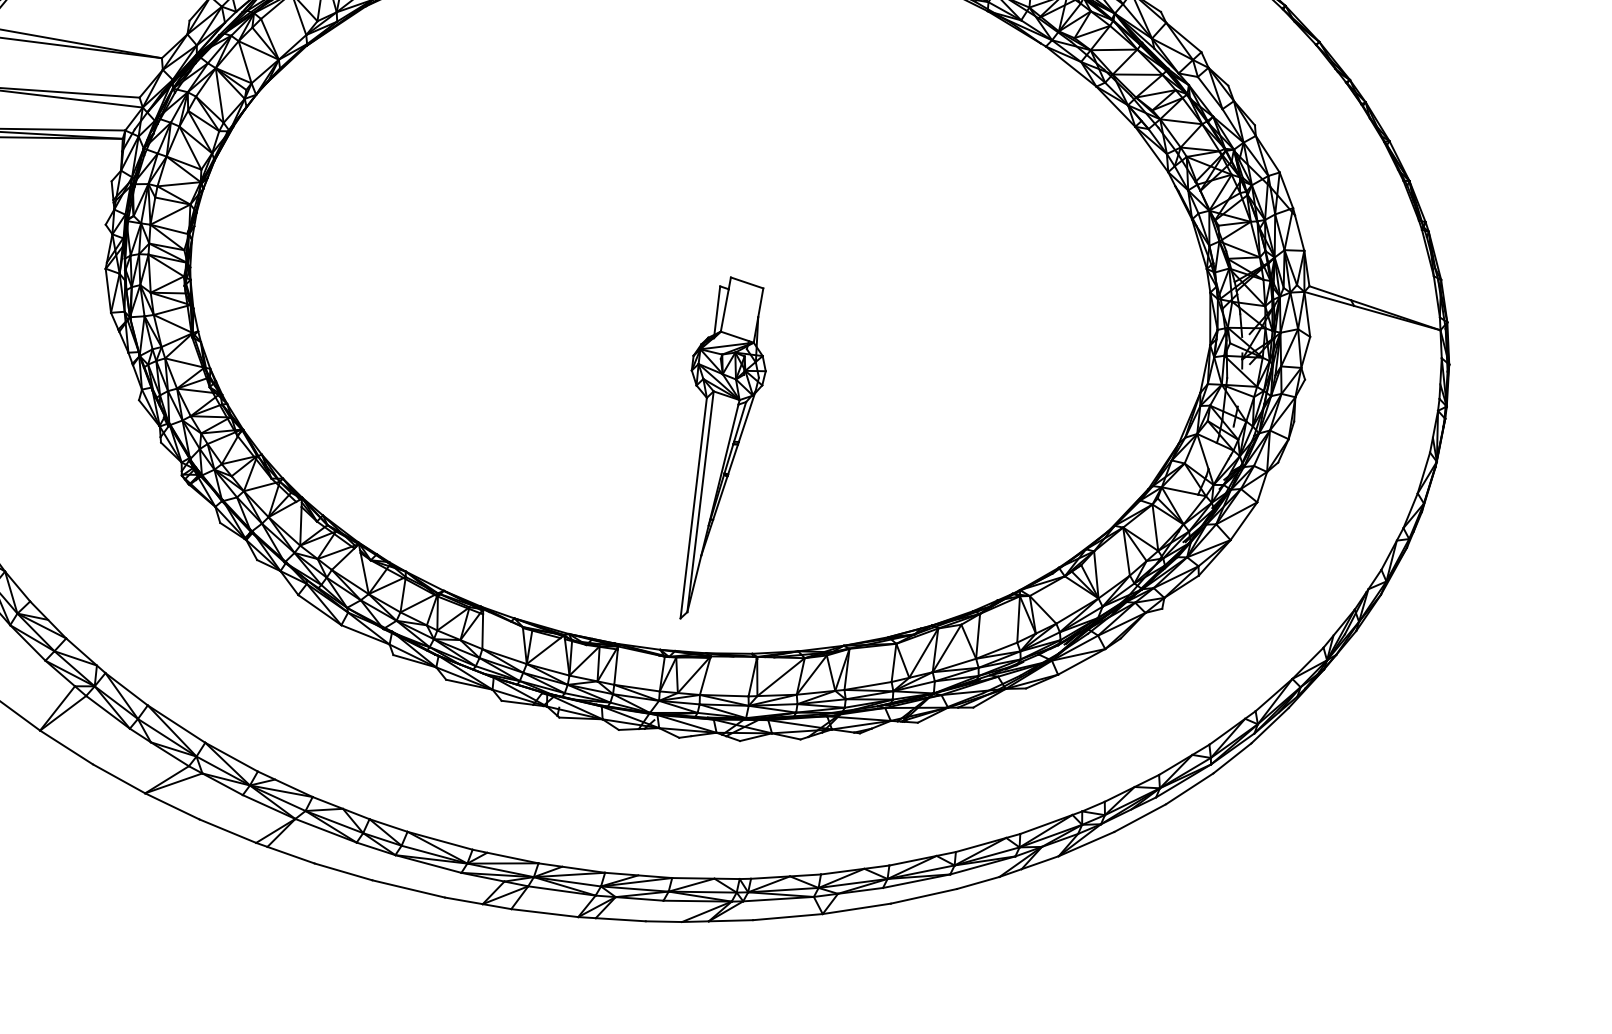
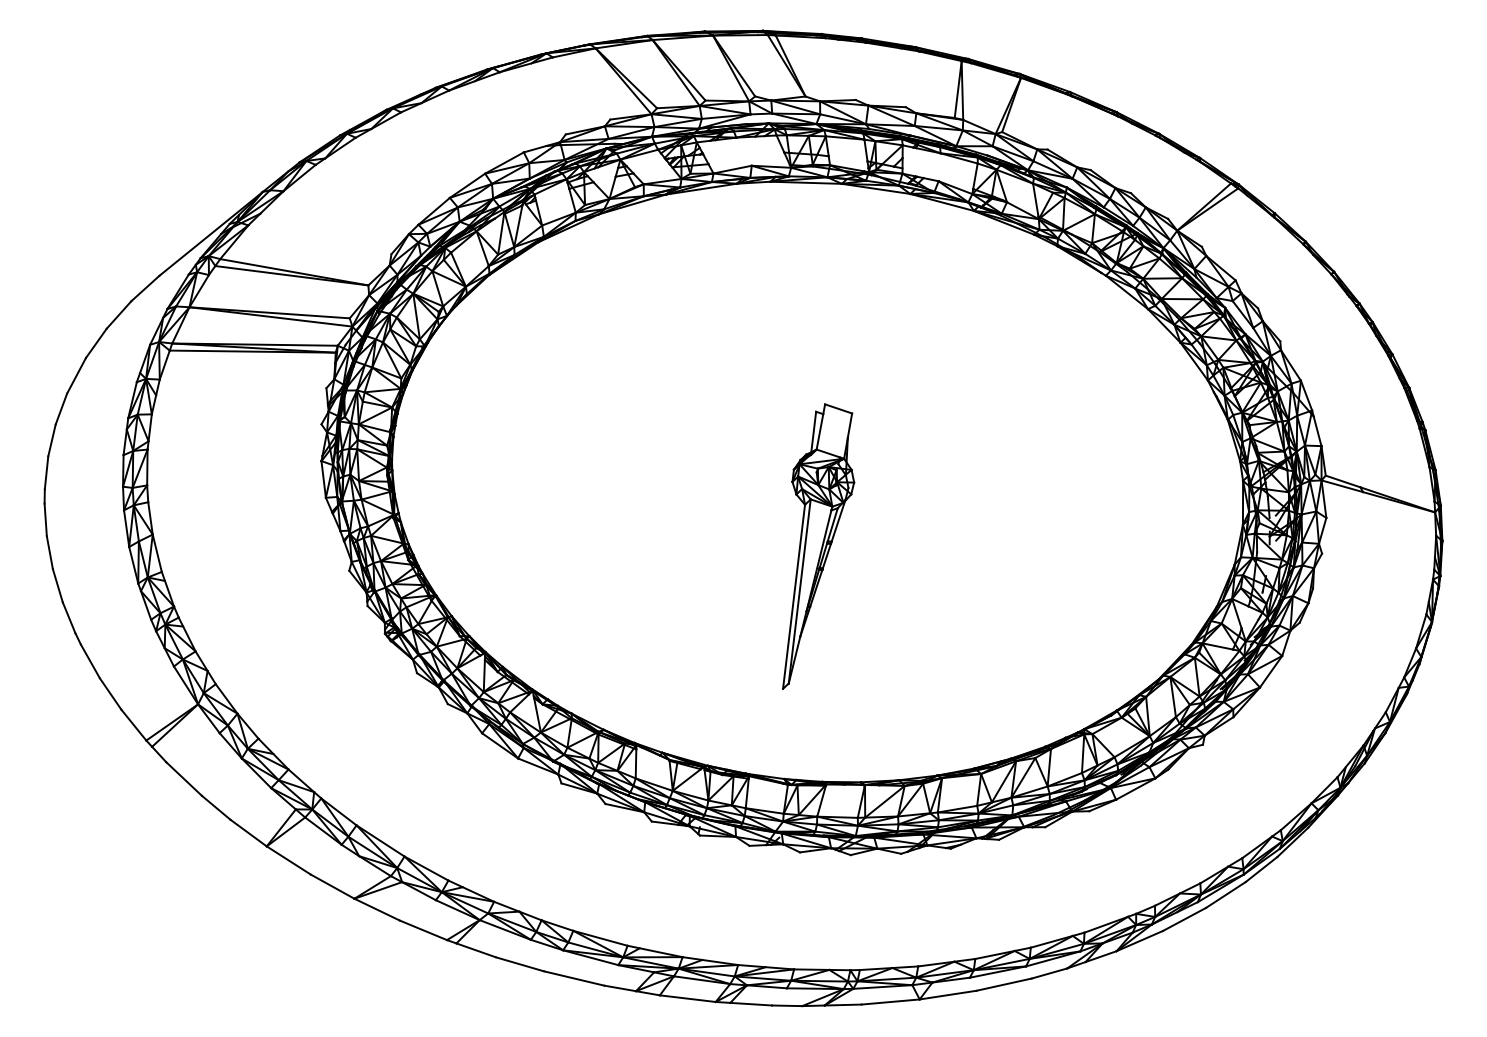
part: (723, 447) -> (818, 546), moved

